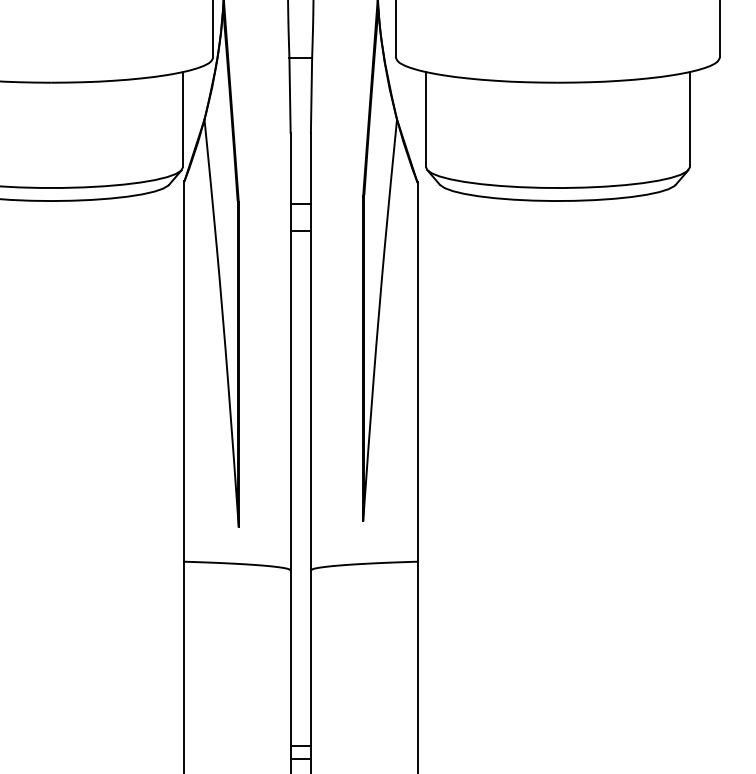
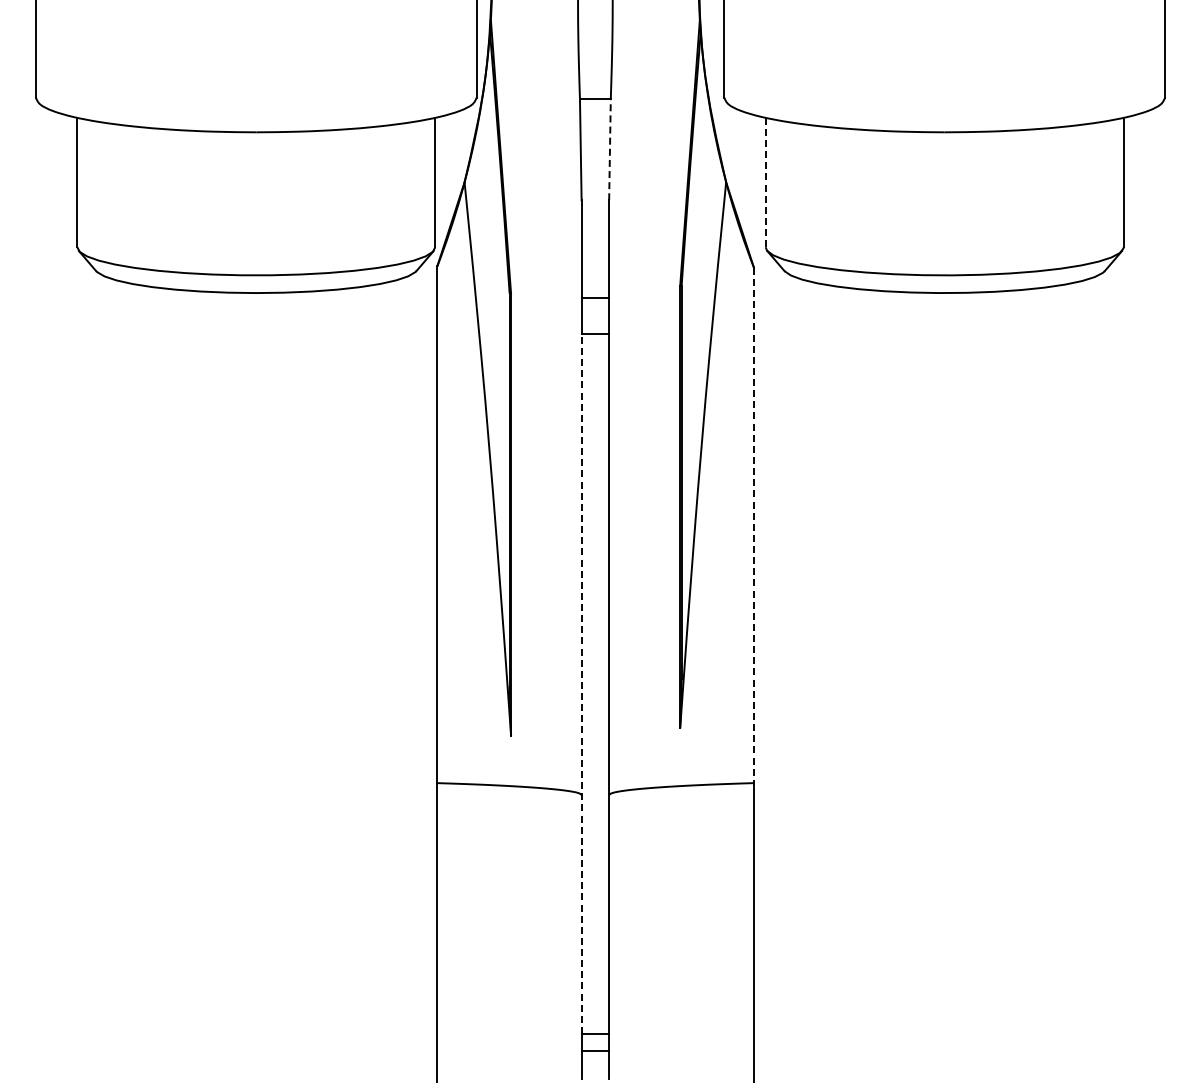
line: (311, 95) -> (609, 149), solid -> dashed
line: (425, 119) -> (765, 182), solid -> dashed
line: (417, 372) -> (753, 525), solid -> dashed
line: (290, 489) -> (581, 684), solid -> dashed

